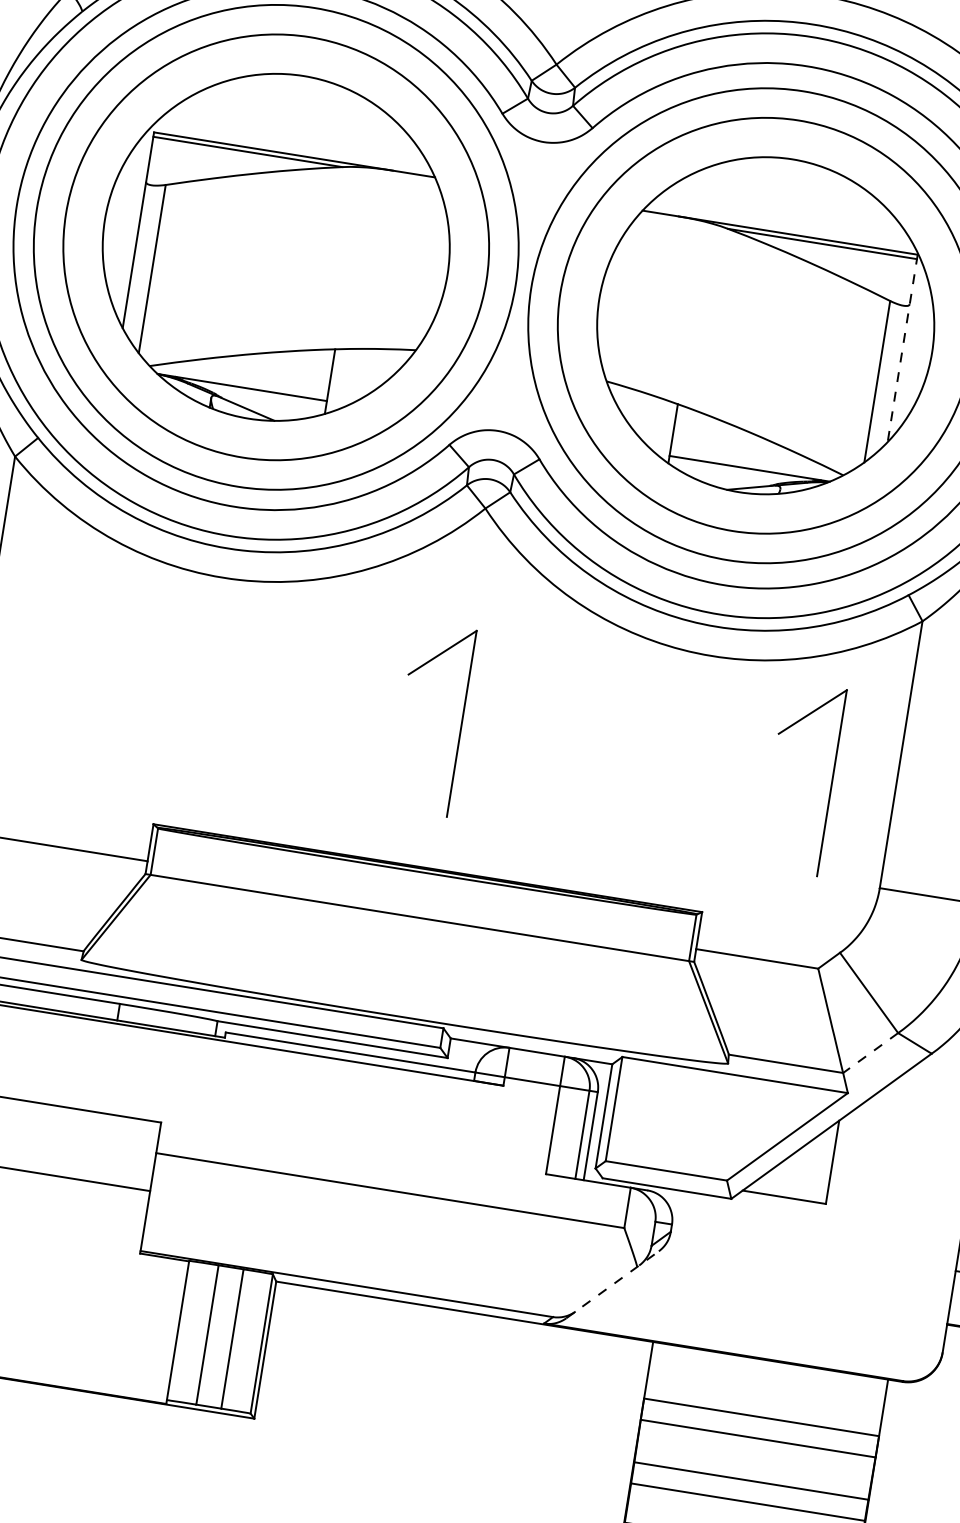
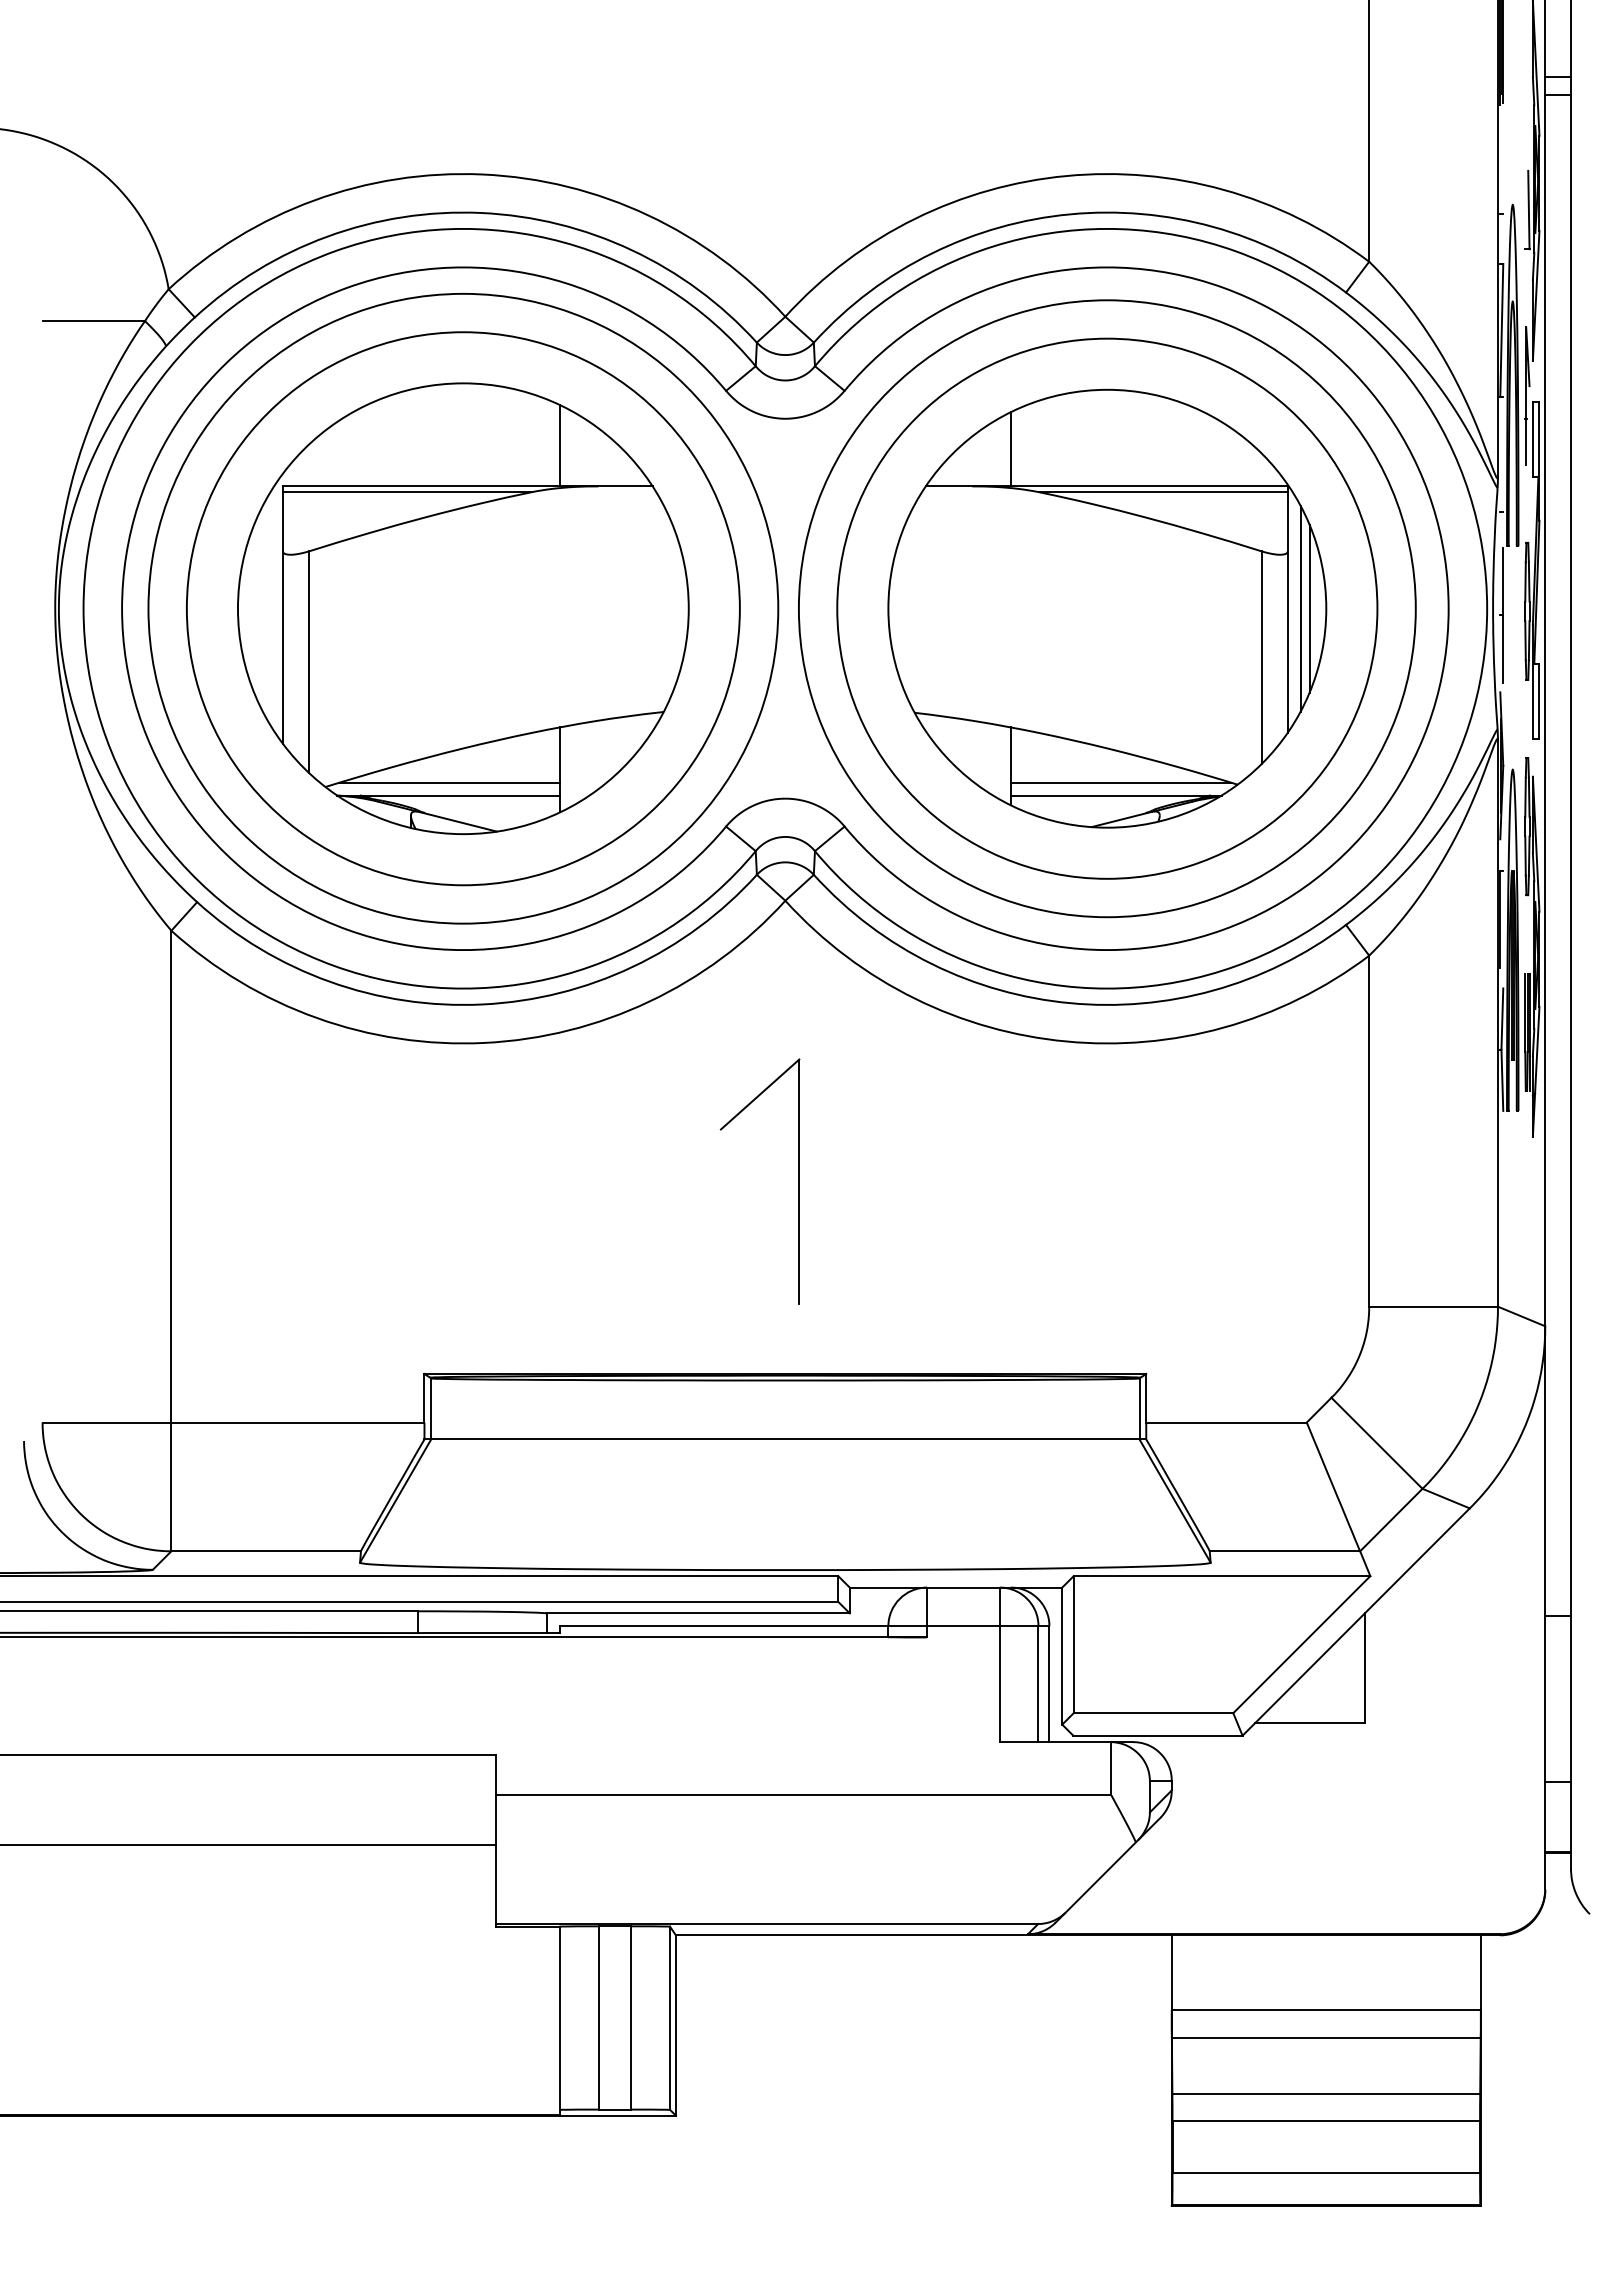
line: (369, 134) -> (559, 445), added
line: (711, 192) -> (1010, 449), added
line: (902, 349) -> (1287, 610), dashed -> solid
line: (912, 349) -> (1300, 608), added
line: (919, 350) -> (1309, 608), added
line: (244, 377) -> (449, 782), added
line: (754, 459) -> (1120, 782), added
part: (831, 782) -> (1285, 1181), removed
line: (869, 1053) -> (1390, 1520), dashed -> solid
line: (613, 1284) -> (1108, 1870), dashed -> solid

